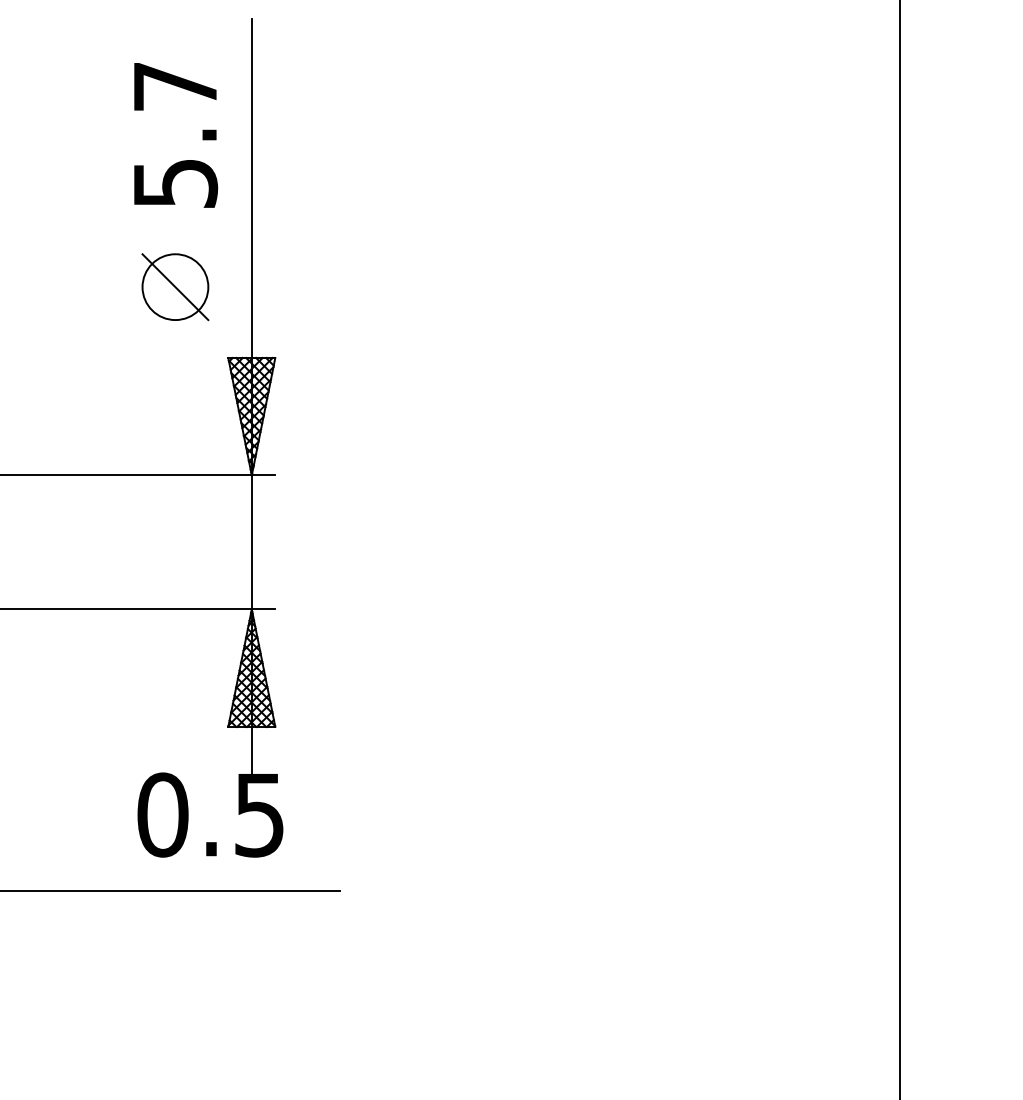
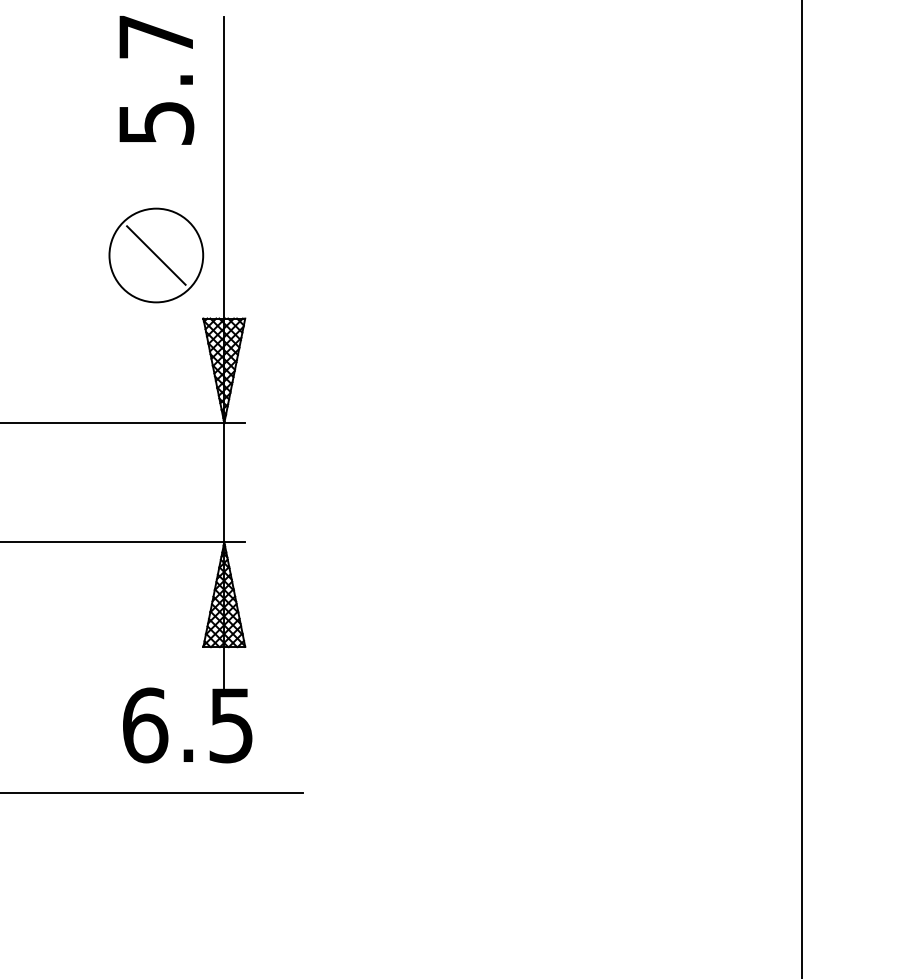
text: (176, 135) -> (157, 80), moved
circle: (175, 287) -> (156, 255), size x1.6
text: (162, 814) -> (144, 724), 0.5 -> 6.5

